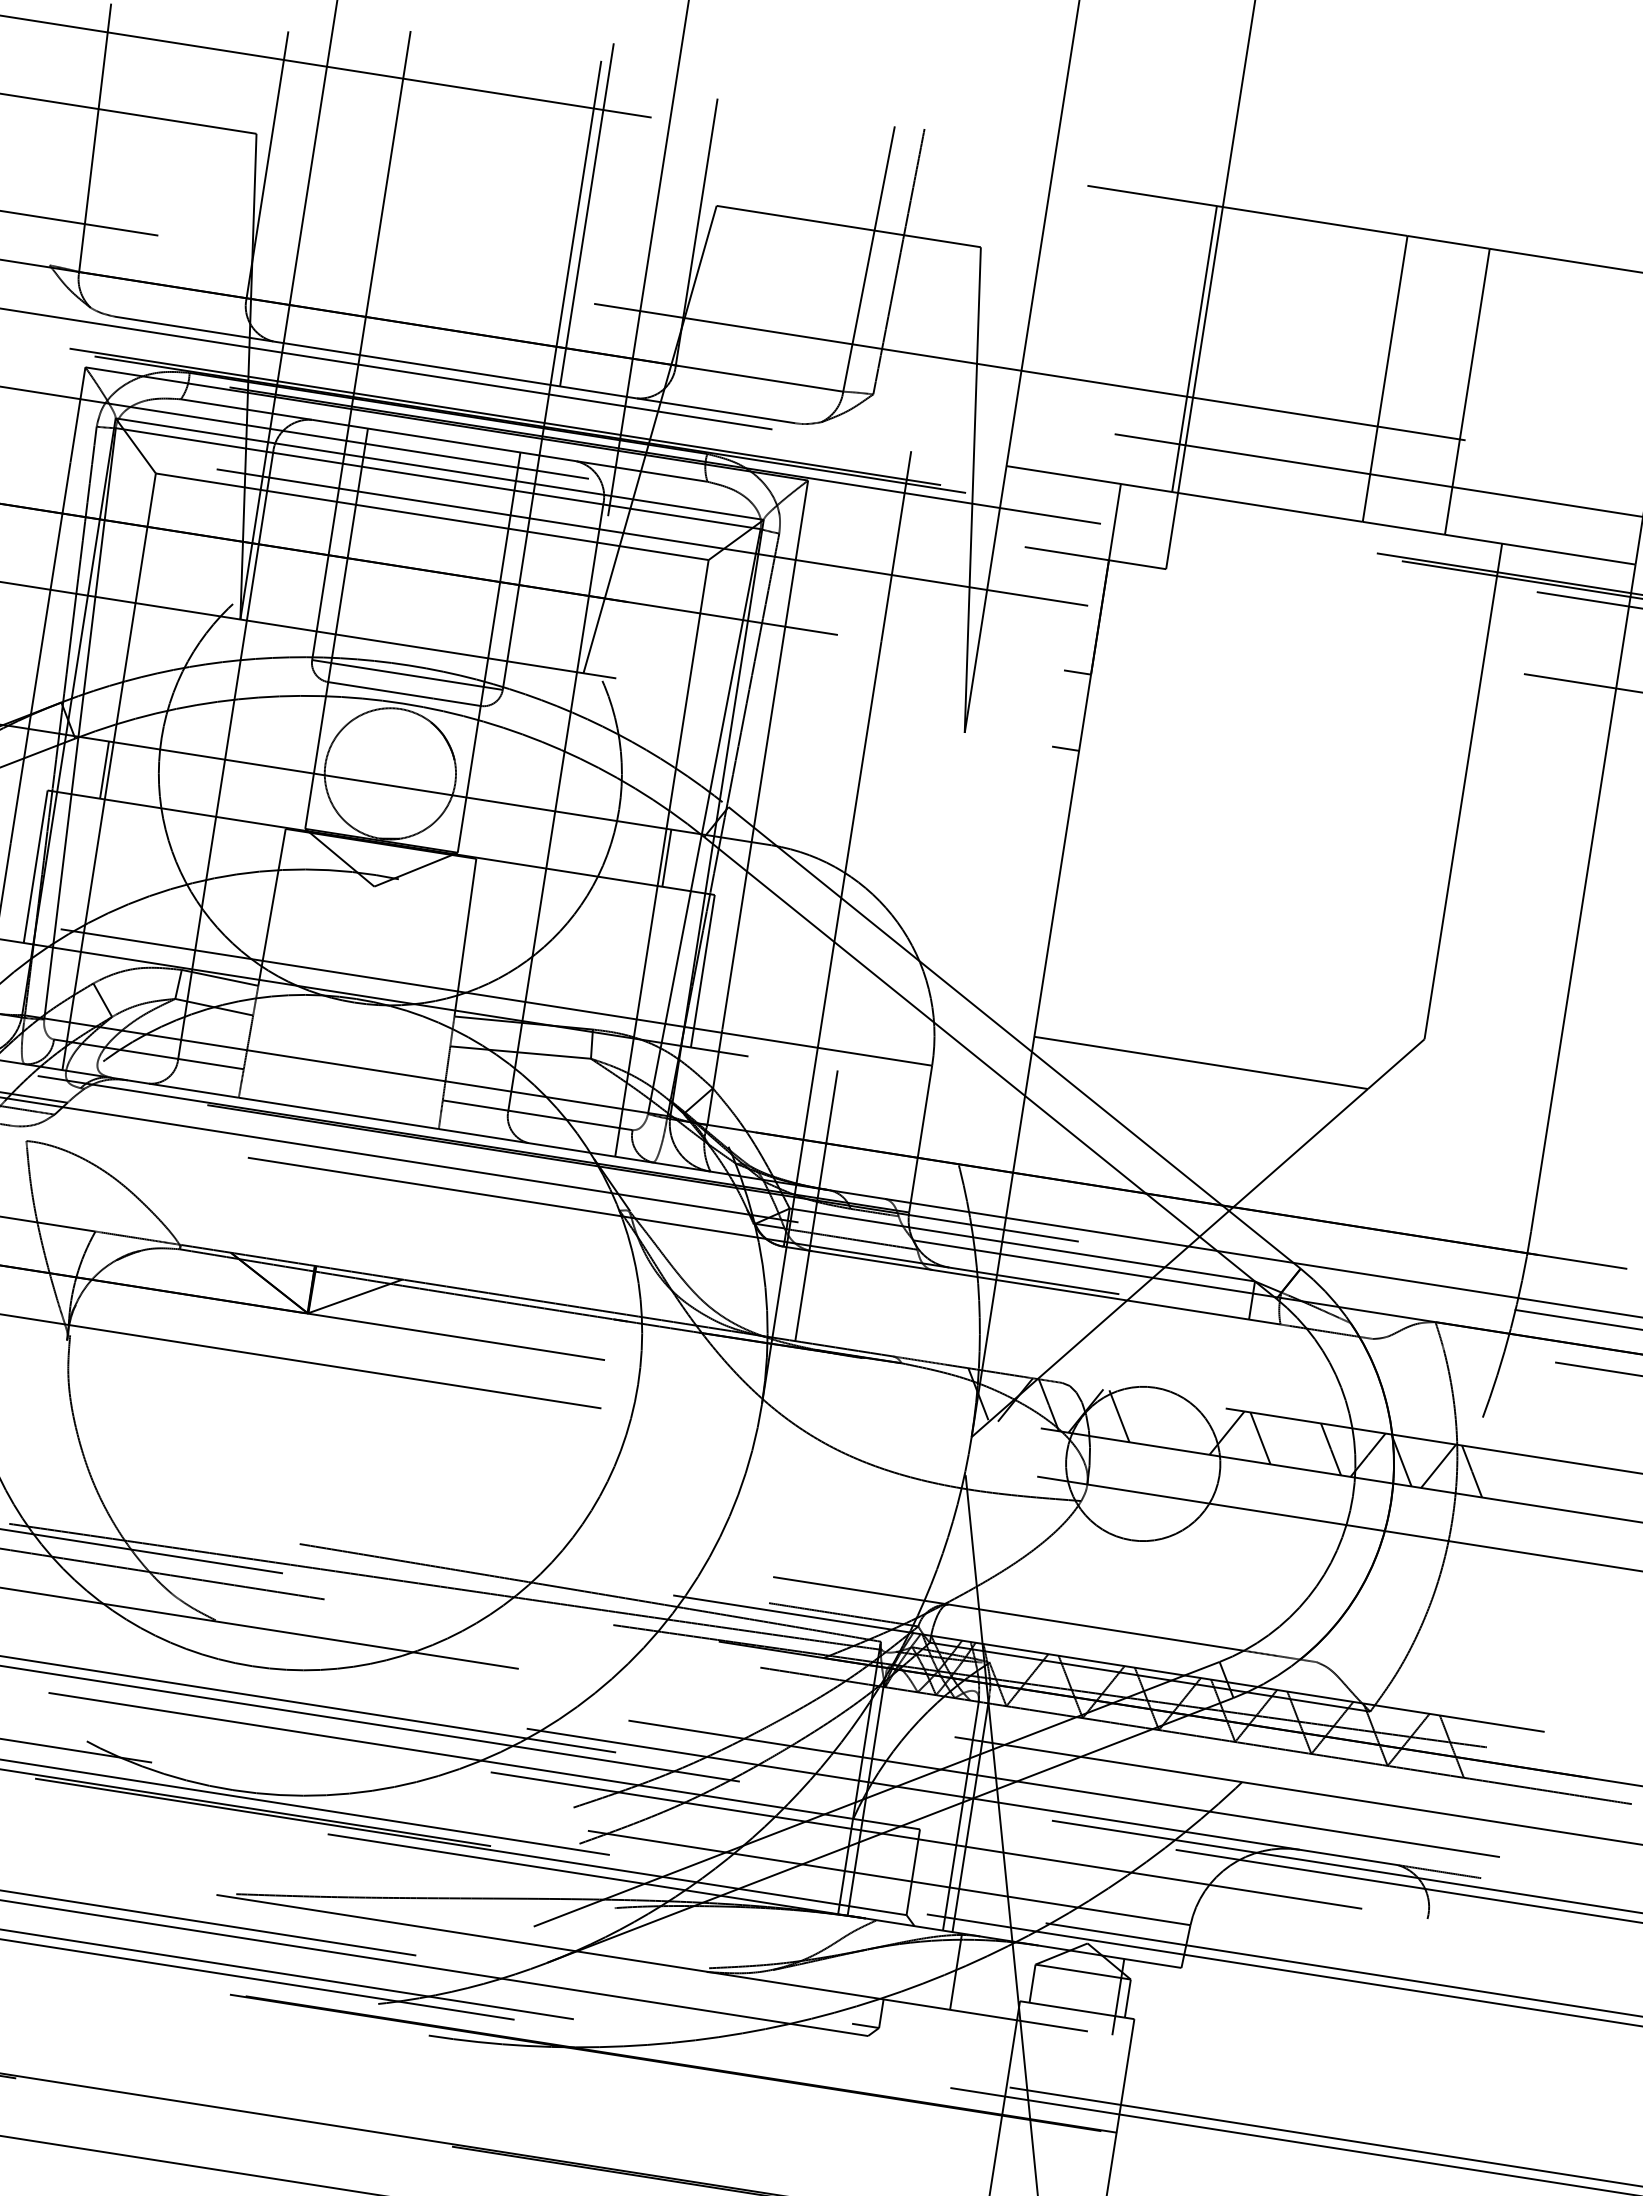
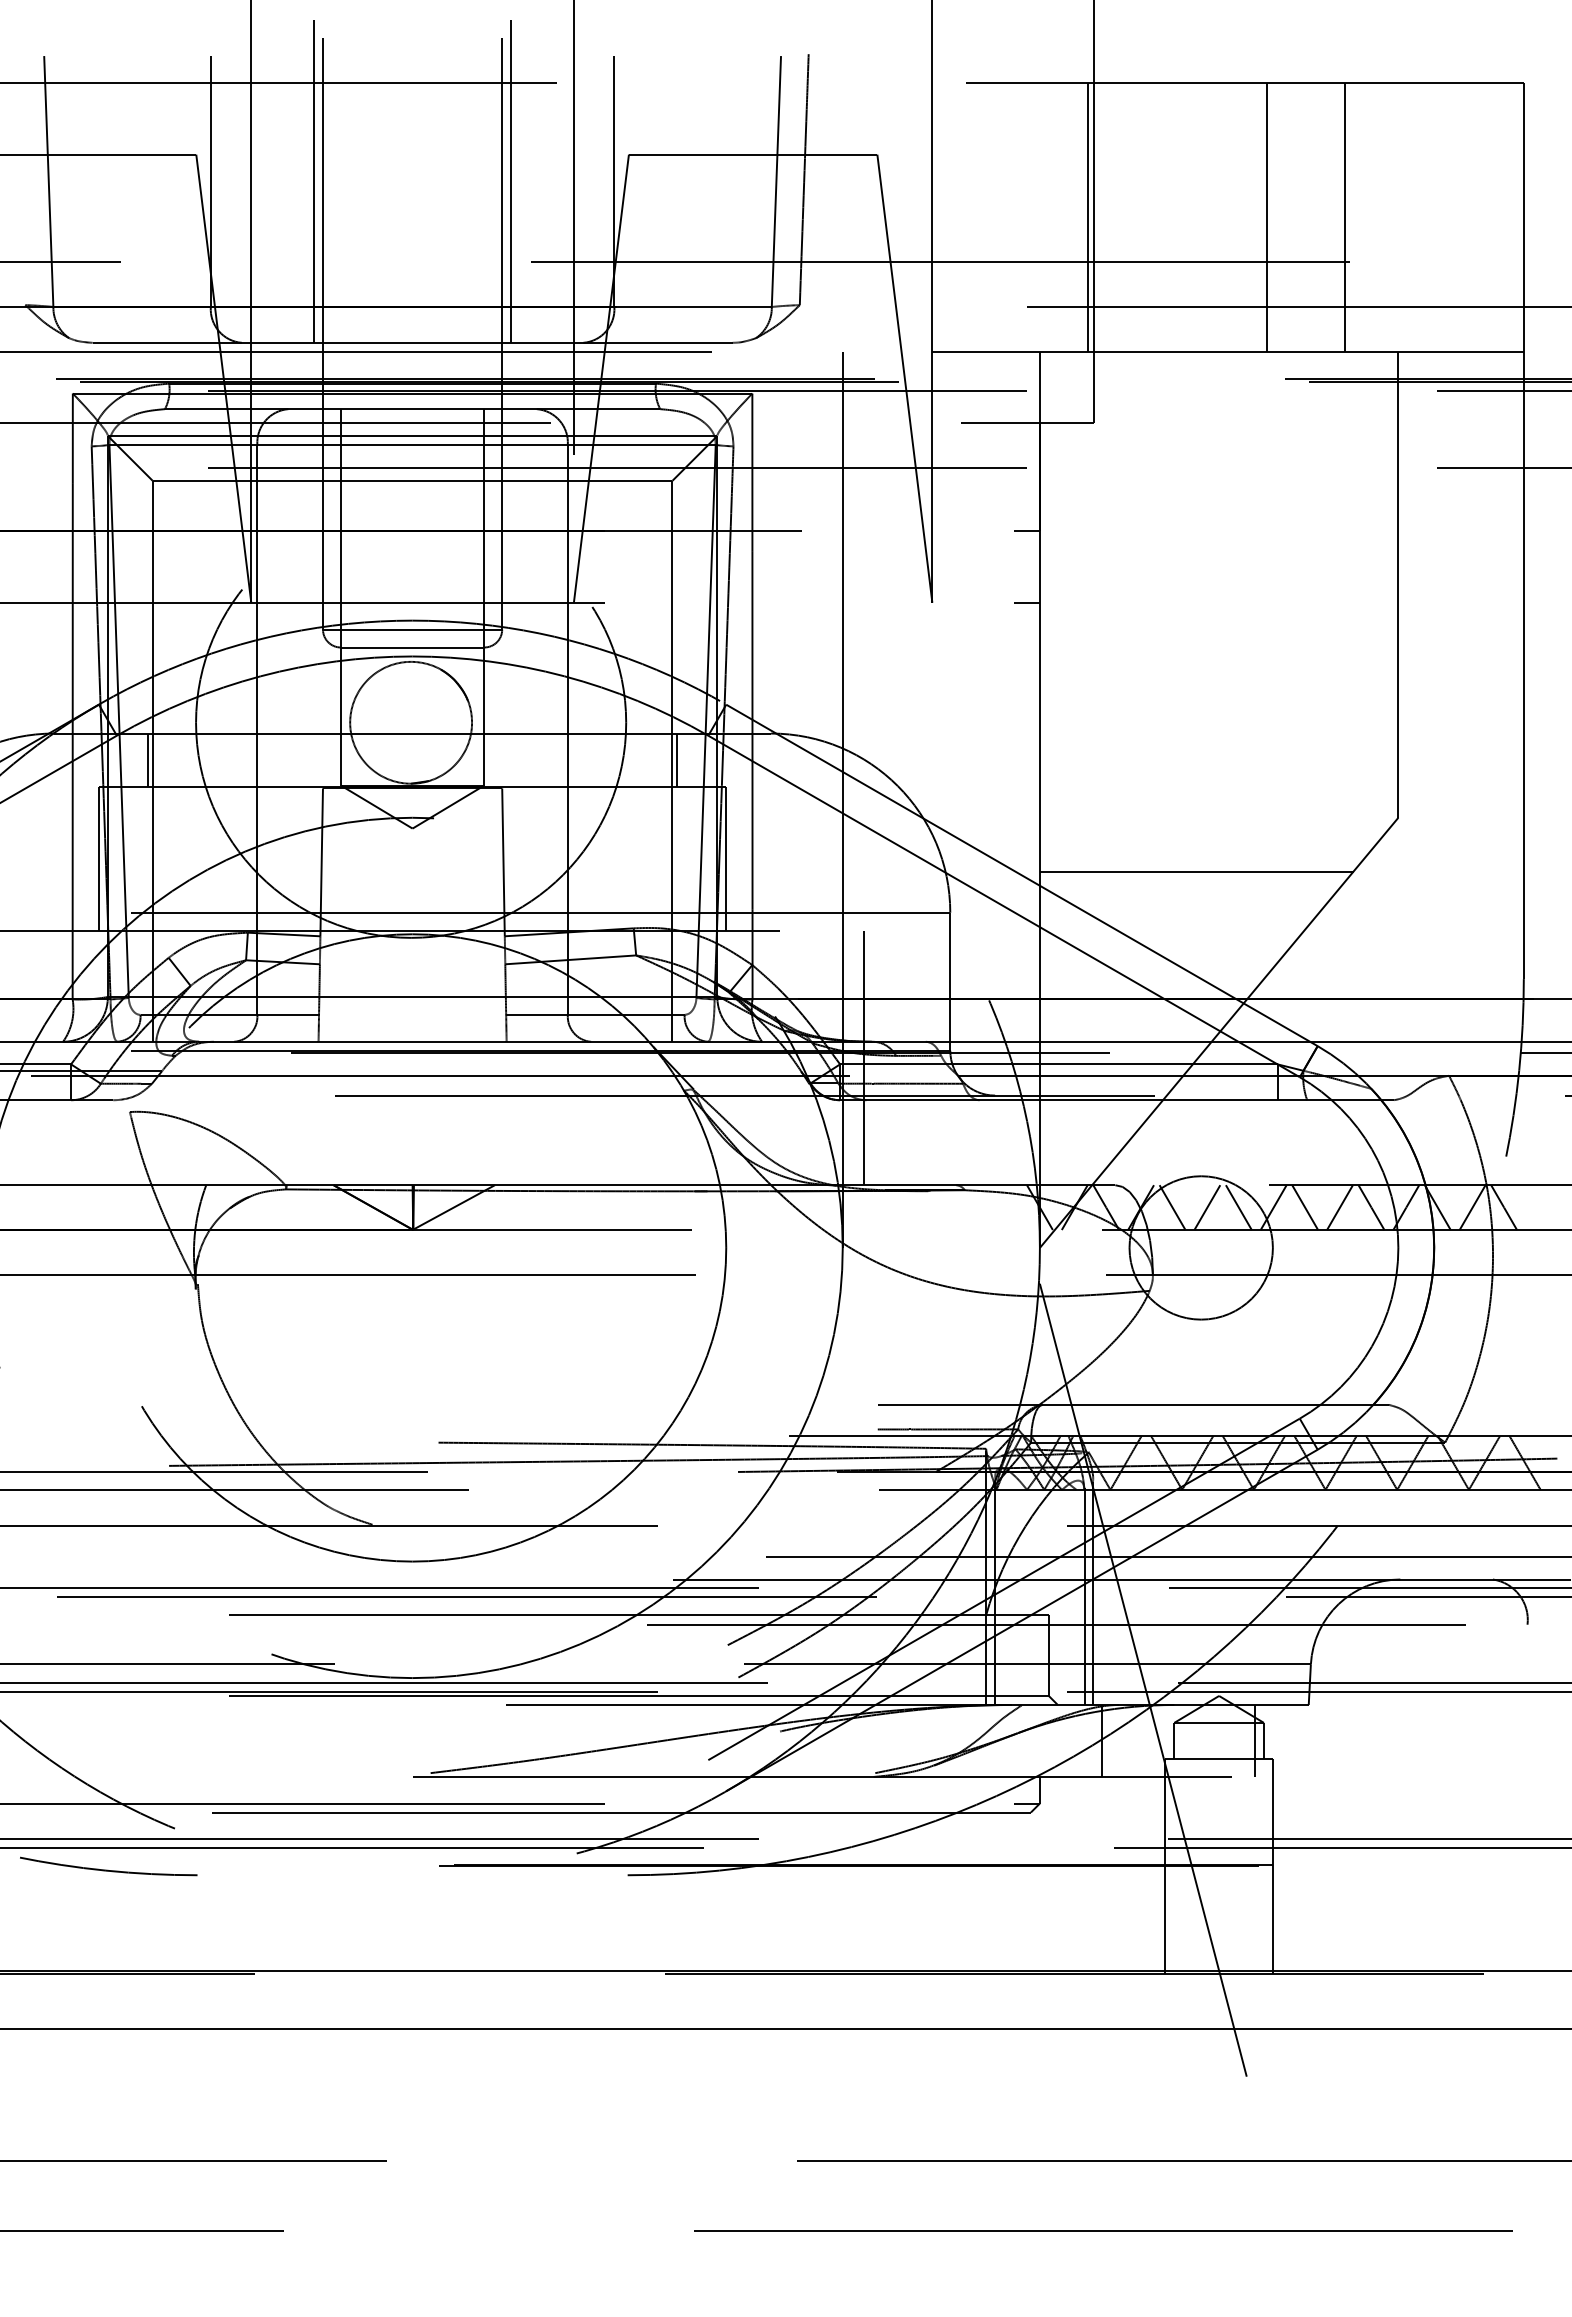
line: (377, 182) -> (314, 181), added
line: (1156, 1421) -> (1207, 1207), added
line: (1189, 1427) -> (1238, 1207), added
line: (1297, 1443) -> (1339, 1207), added

